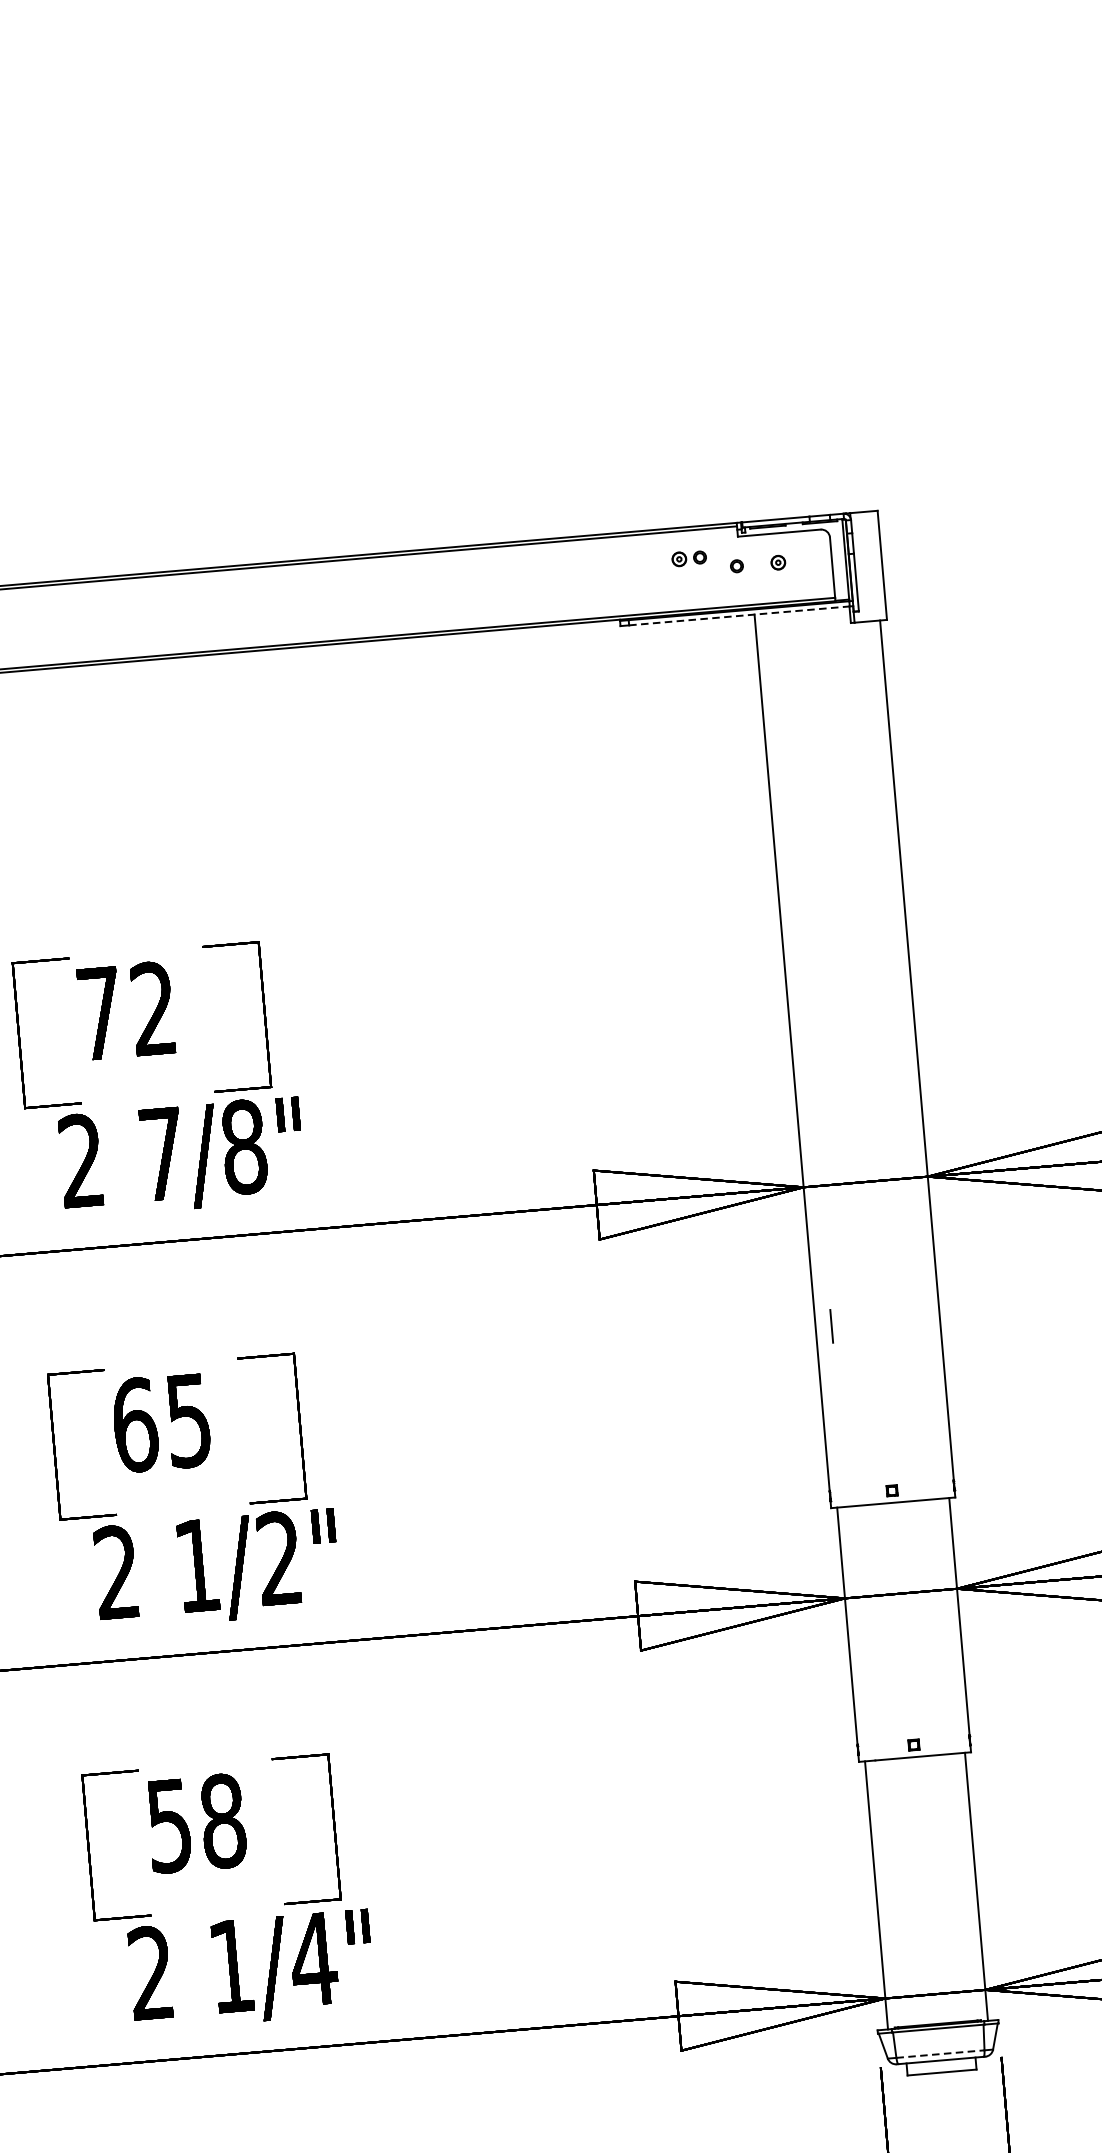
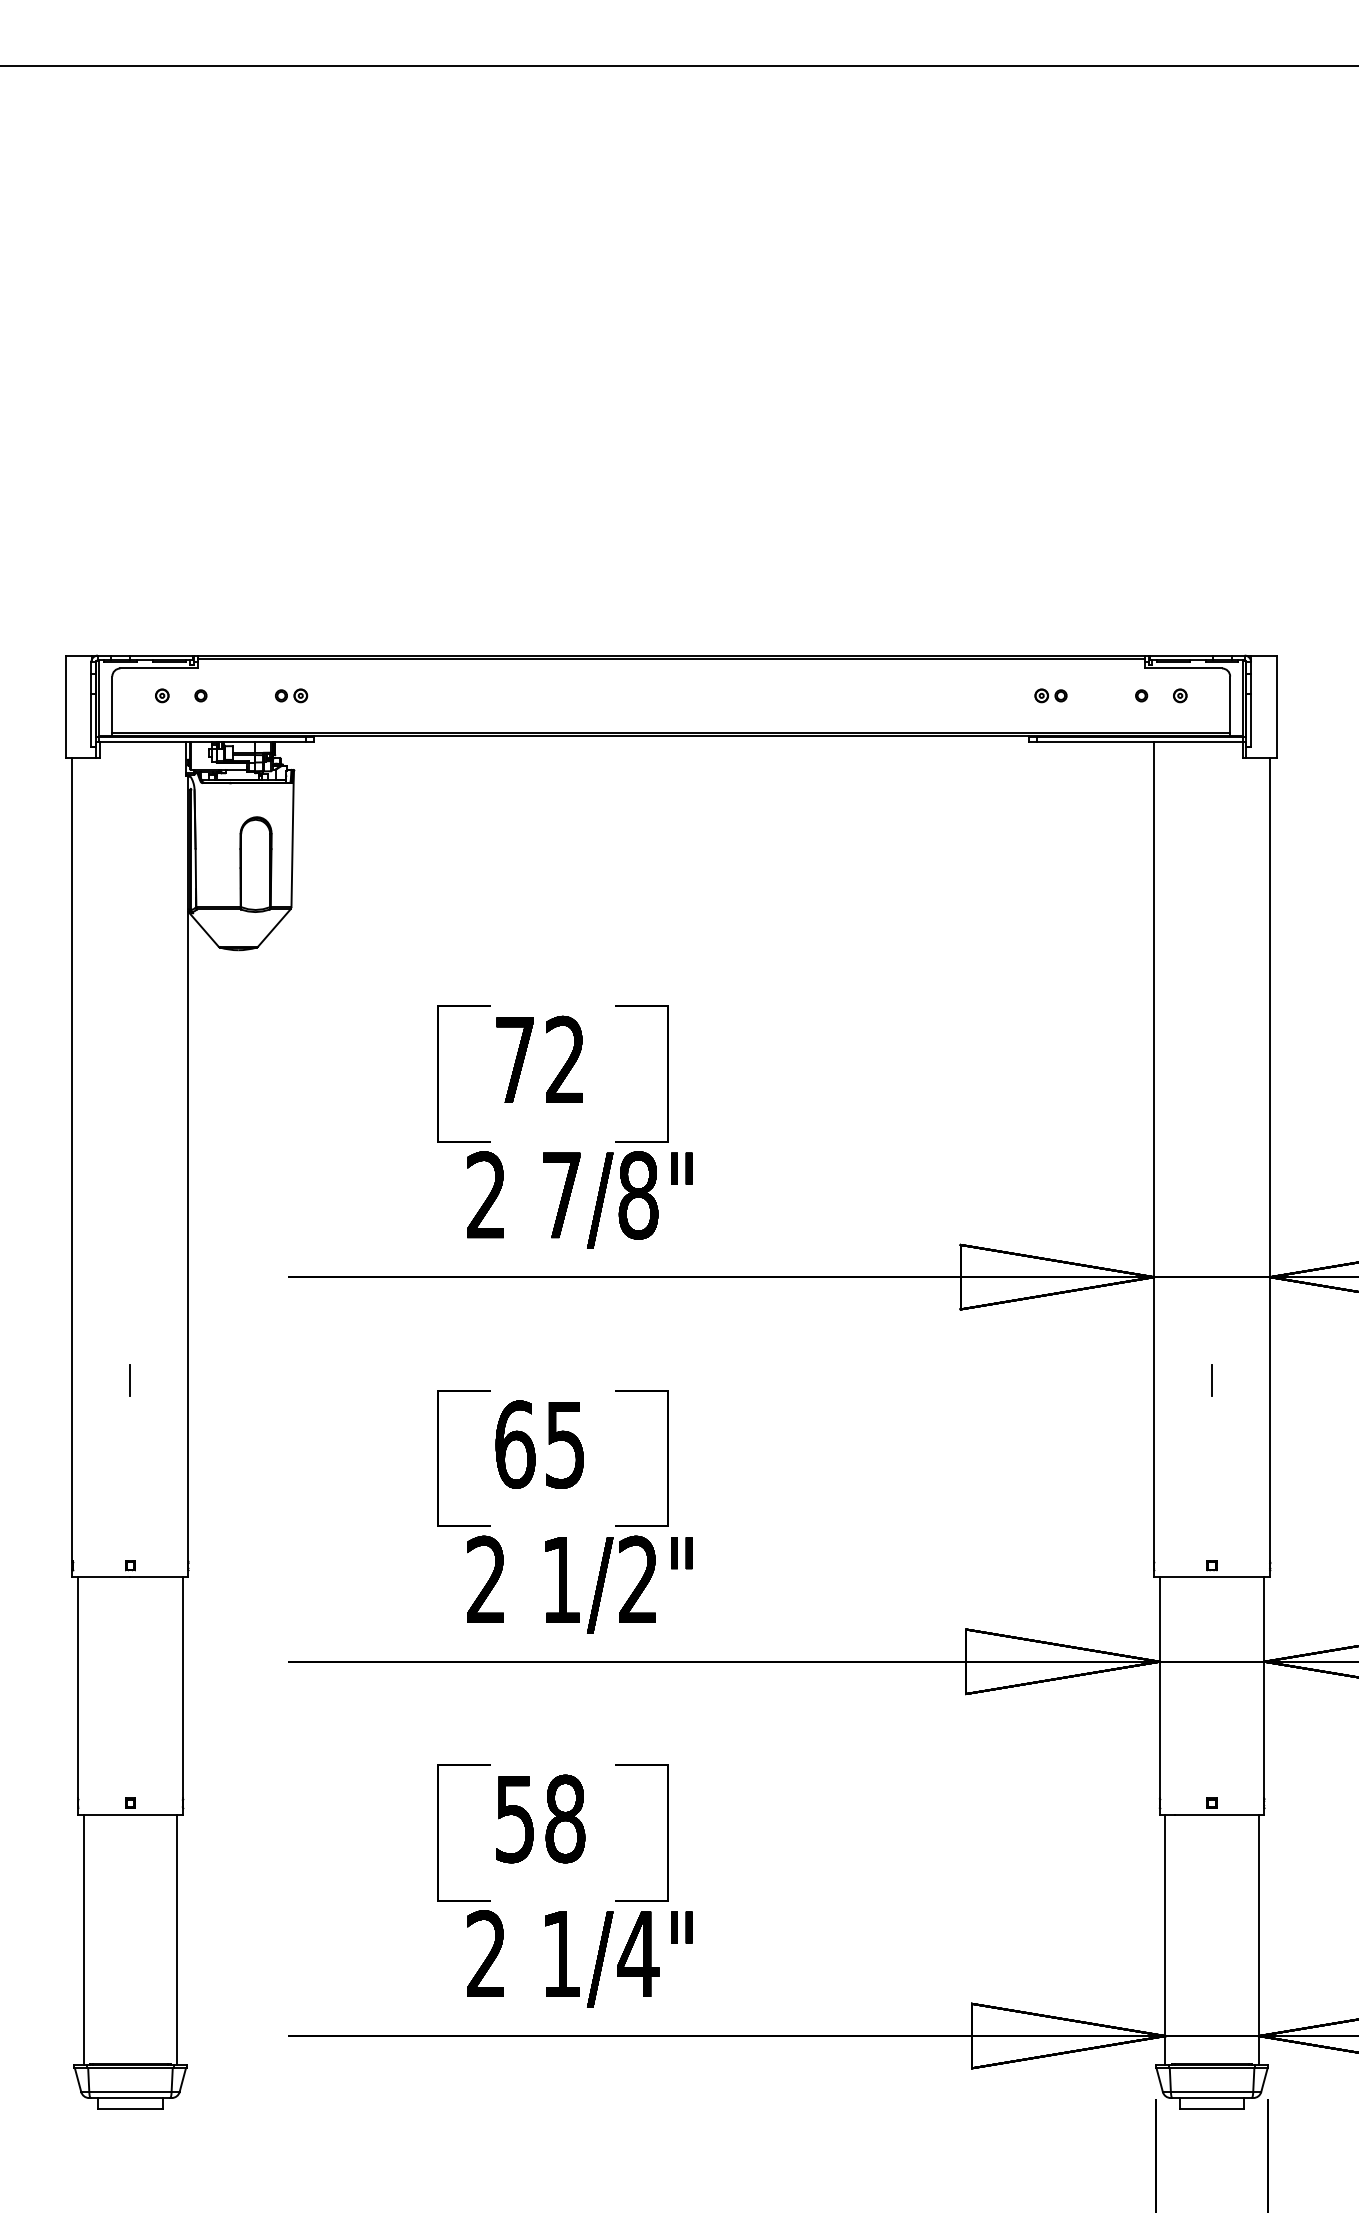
part: (688, 558) -> (1050, 695), moved
line: (740, 616) -> (1140, 742), dashed -> solid
line: (831, 1326) -> (1211, 1380), moved
line: (940, 2054) -> (1212, 2092), dashed -> solid

